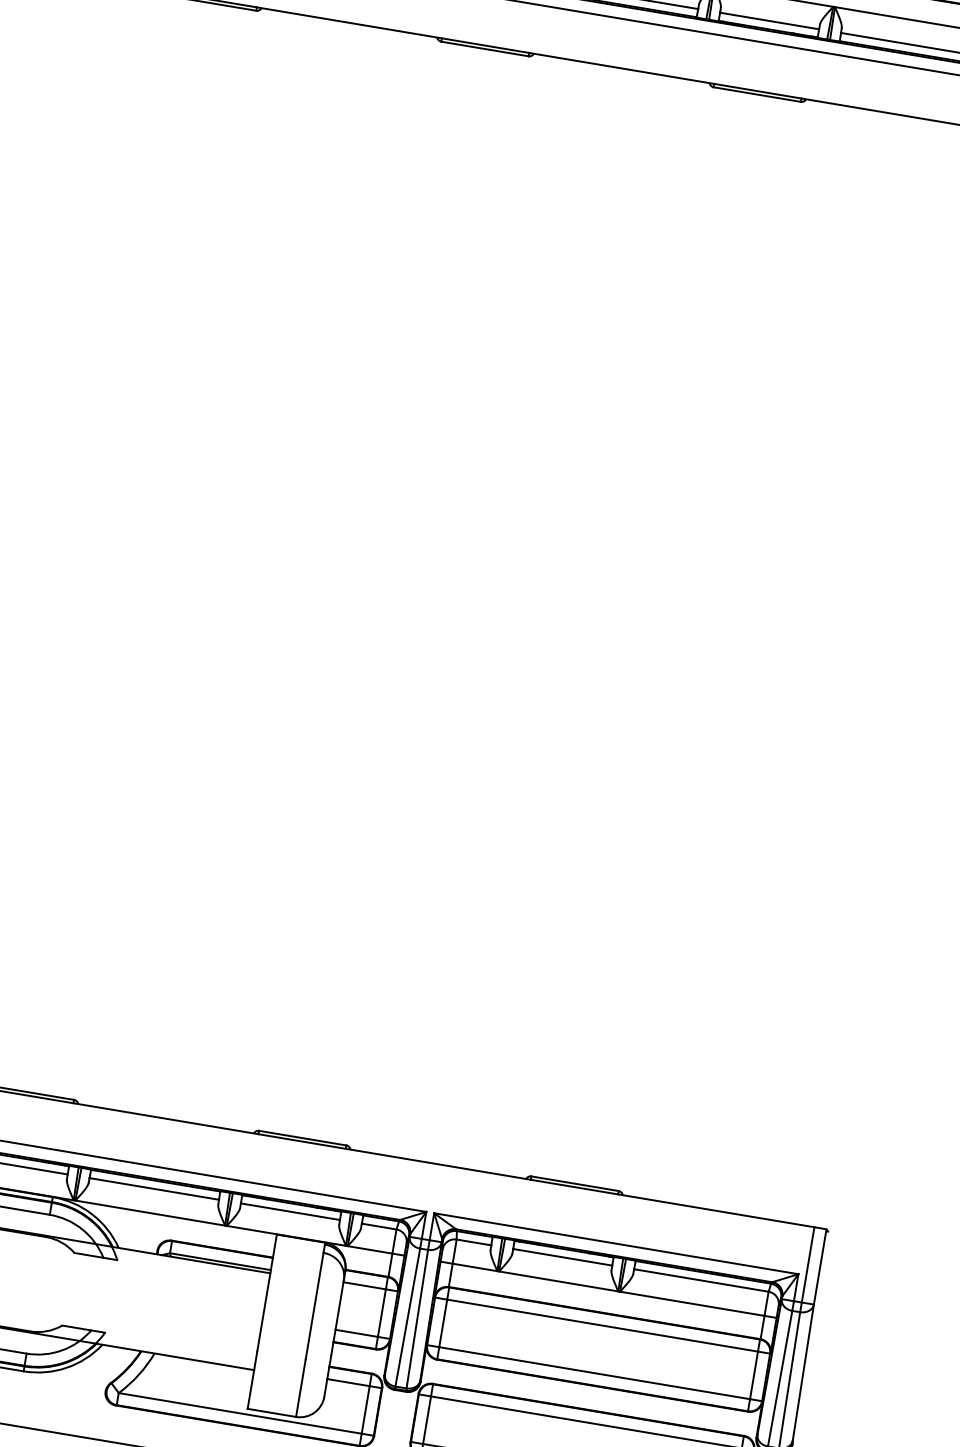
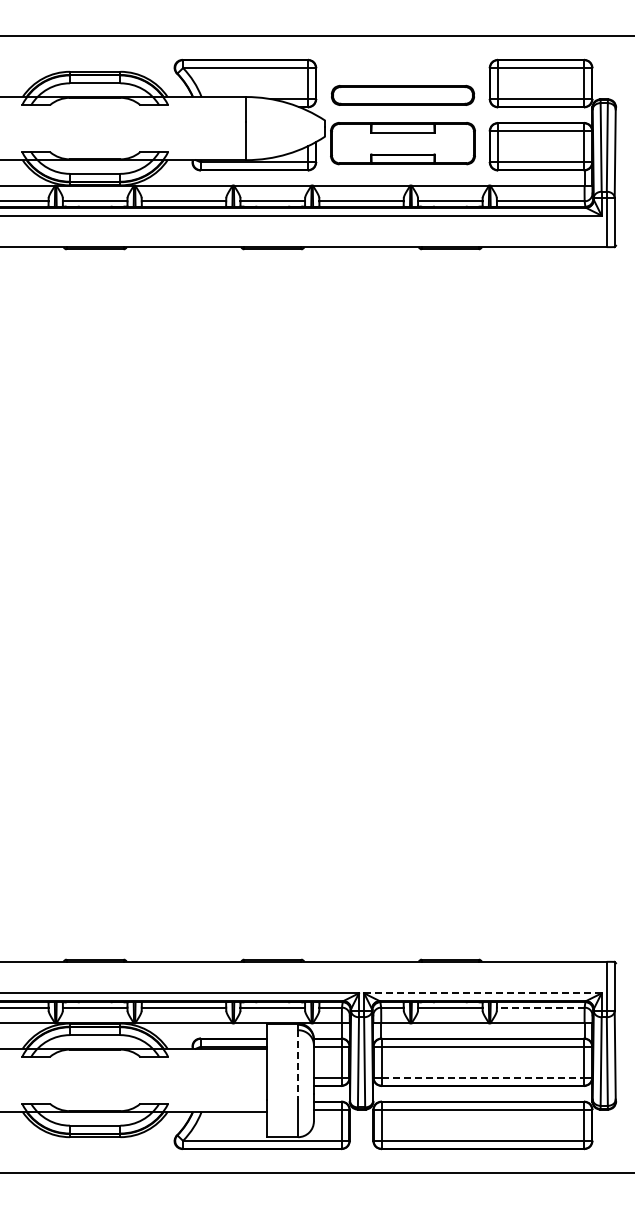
line: (615, 1243) -> (482, 993), solid -> dashed
line: (701, 1280) -> (540, 1007), solid -> dashed
line: (315, 1307) -> (298, 1065), solid -> dashed
line: (595, 1372) -> (483, 1077), solid -> dashed

